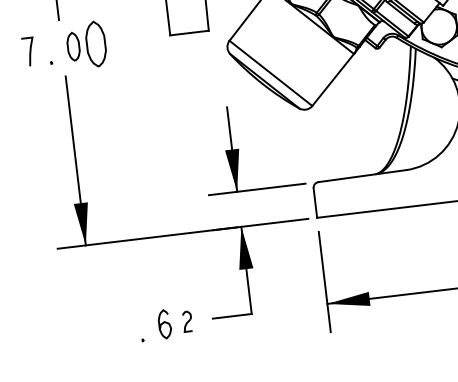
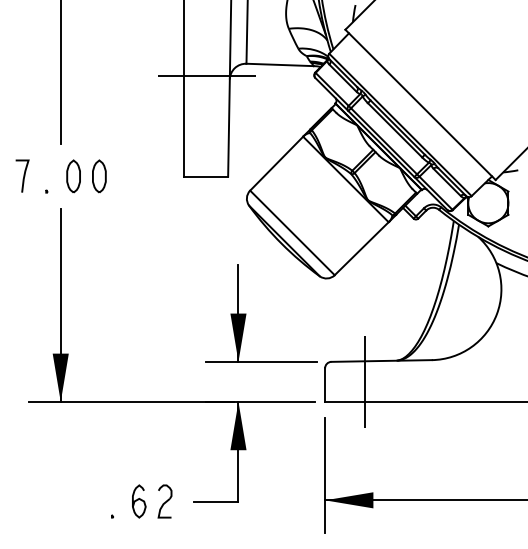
part: (96, 44) -> (99, 176), size x0.62
line: (350, 195) -> (365, 381), added
part: (187, 321) -> (164, 501), size x1.43

